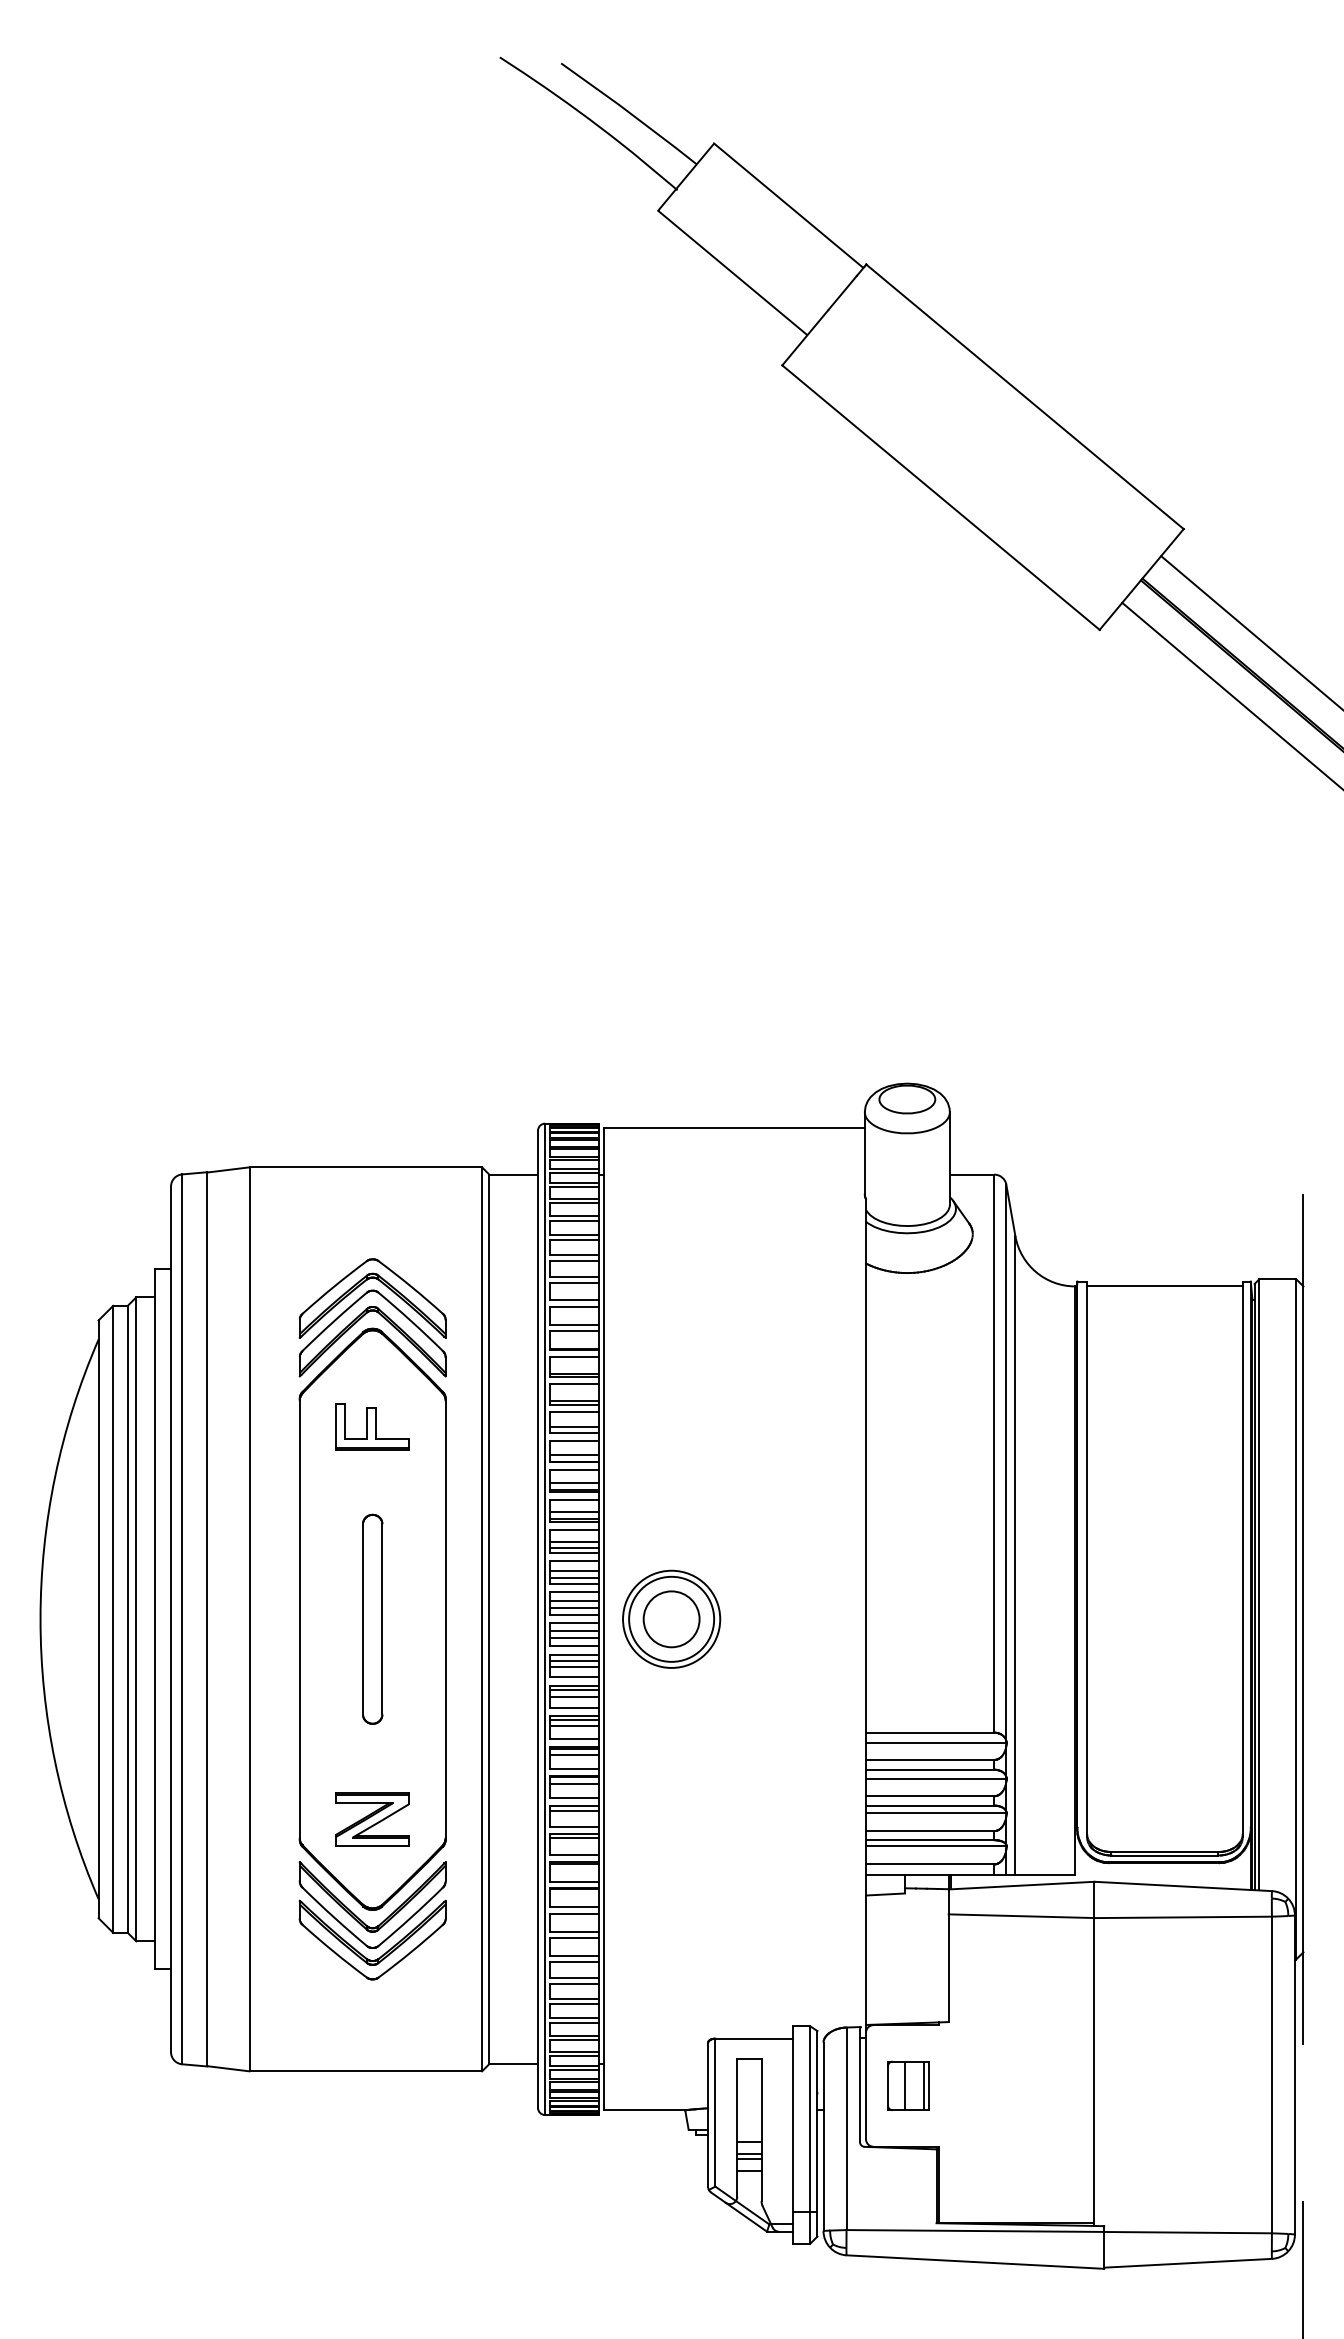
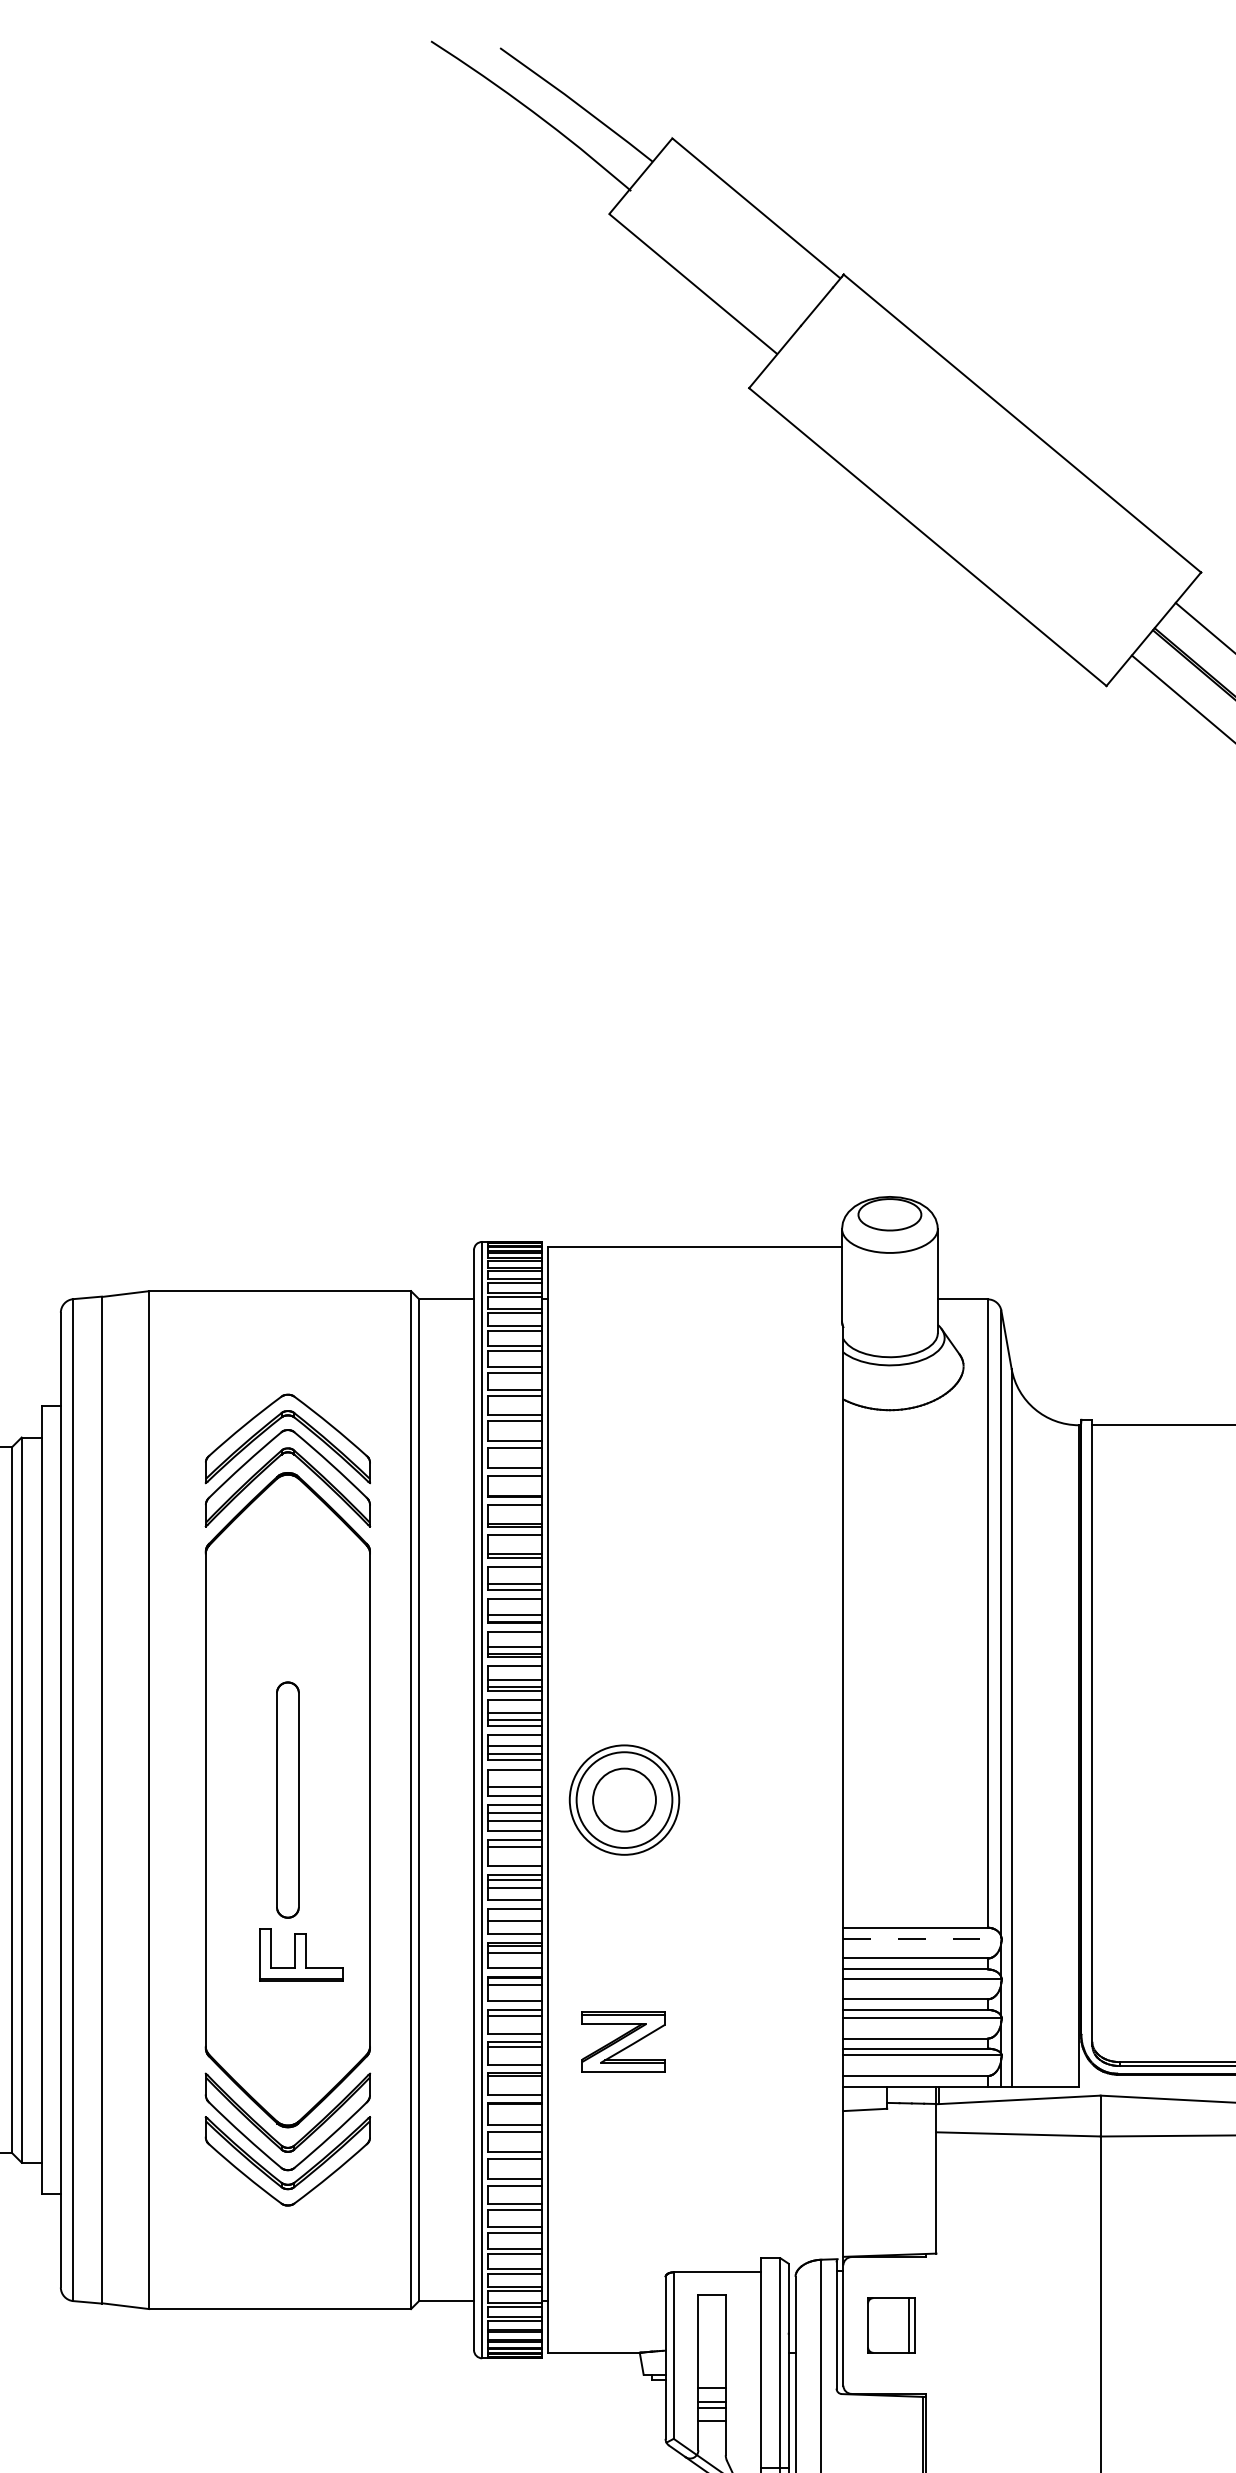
part: (372, 1426) -> (301, 1954), moved
line: (574, 1601) -> (515, 1780), removed
line: (574, 1667) -> (515, 1854), removed
line: (574, 1719) -> (515, 1912), removed
line: (936, 1742) -> (922, 1938), solid -> dashed
part: (372, 1819) -> (623, 2042), moved
line: (904, 2085) -> (886, 2325), removed

